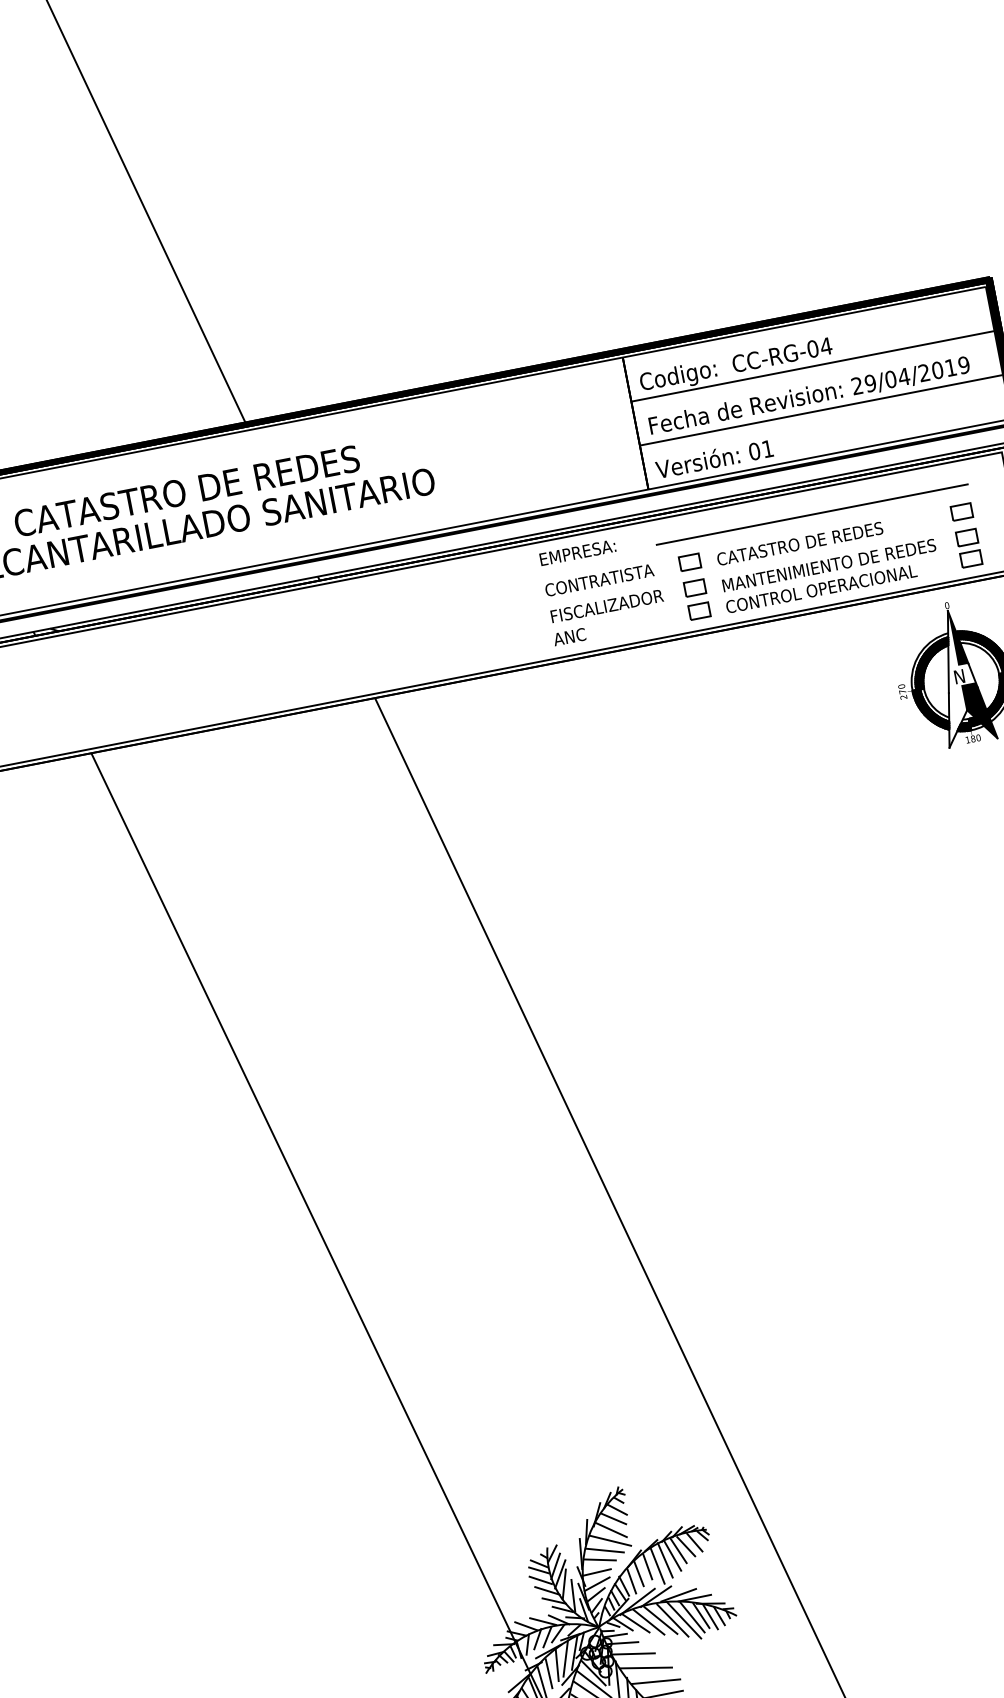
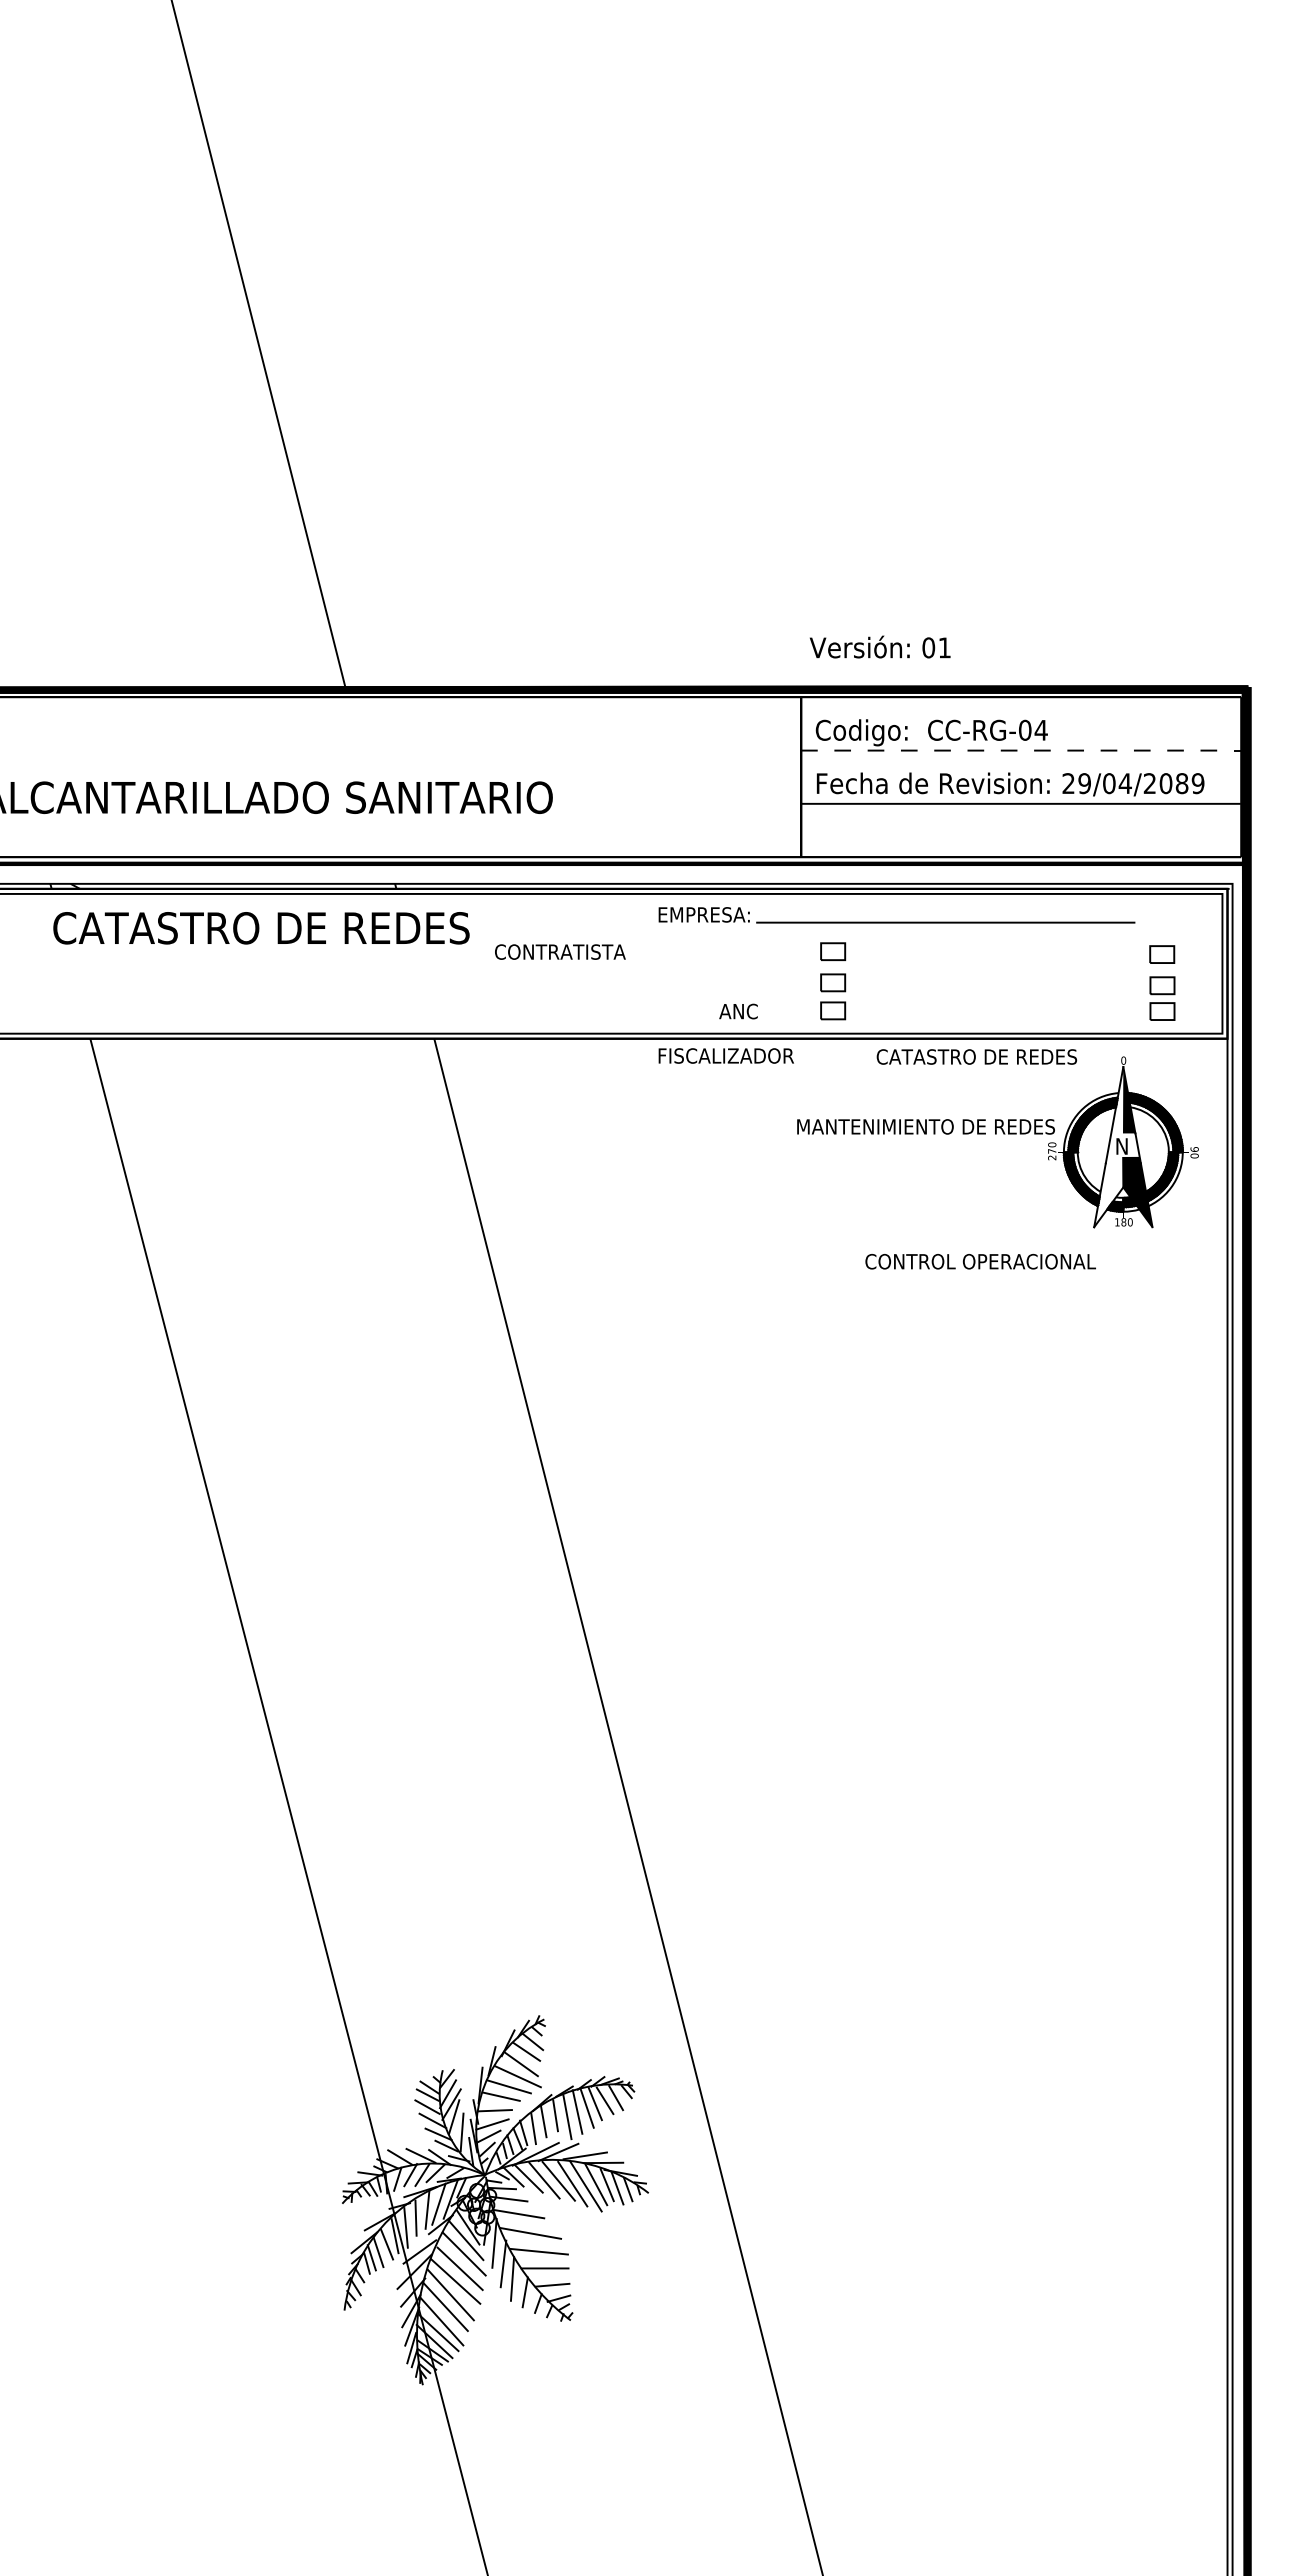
line: (812, 366) -> (1020, 750), solid -> dashed
text: (950, 367) -> (1181, 783), 29/04/2019 -> 29/04/2089
text: (713, 458) -> (879, 646), moved
text: (186, 491) -> (261, 928), moved
line: (812, 514) -> (945, 922), moved
text: (799, 543) -> (976, 1056), moved
text: (828, 565) -> (925, 1126), moved
text: (599, 579) -> (560, 951), moved
text: (821, 588) -> (980, 1261), moved
text: (606, 605) -> (725, 1055), moved
text: (569, 636) -> (738, 1011), moved

